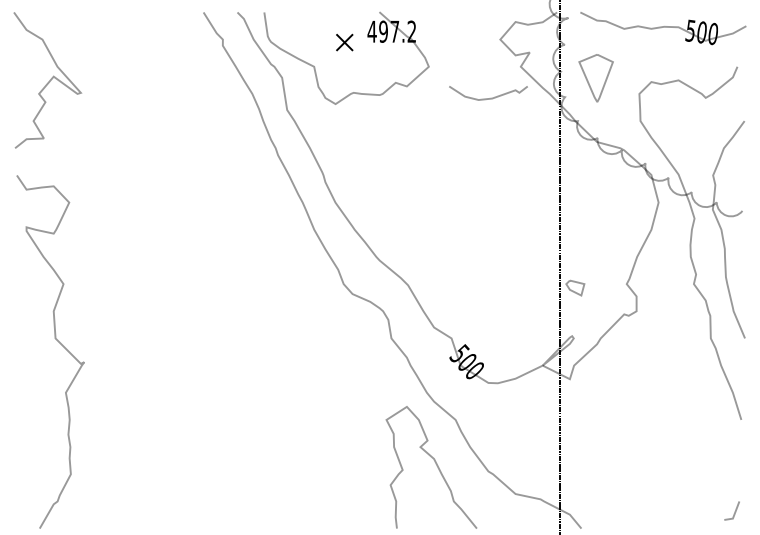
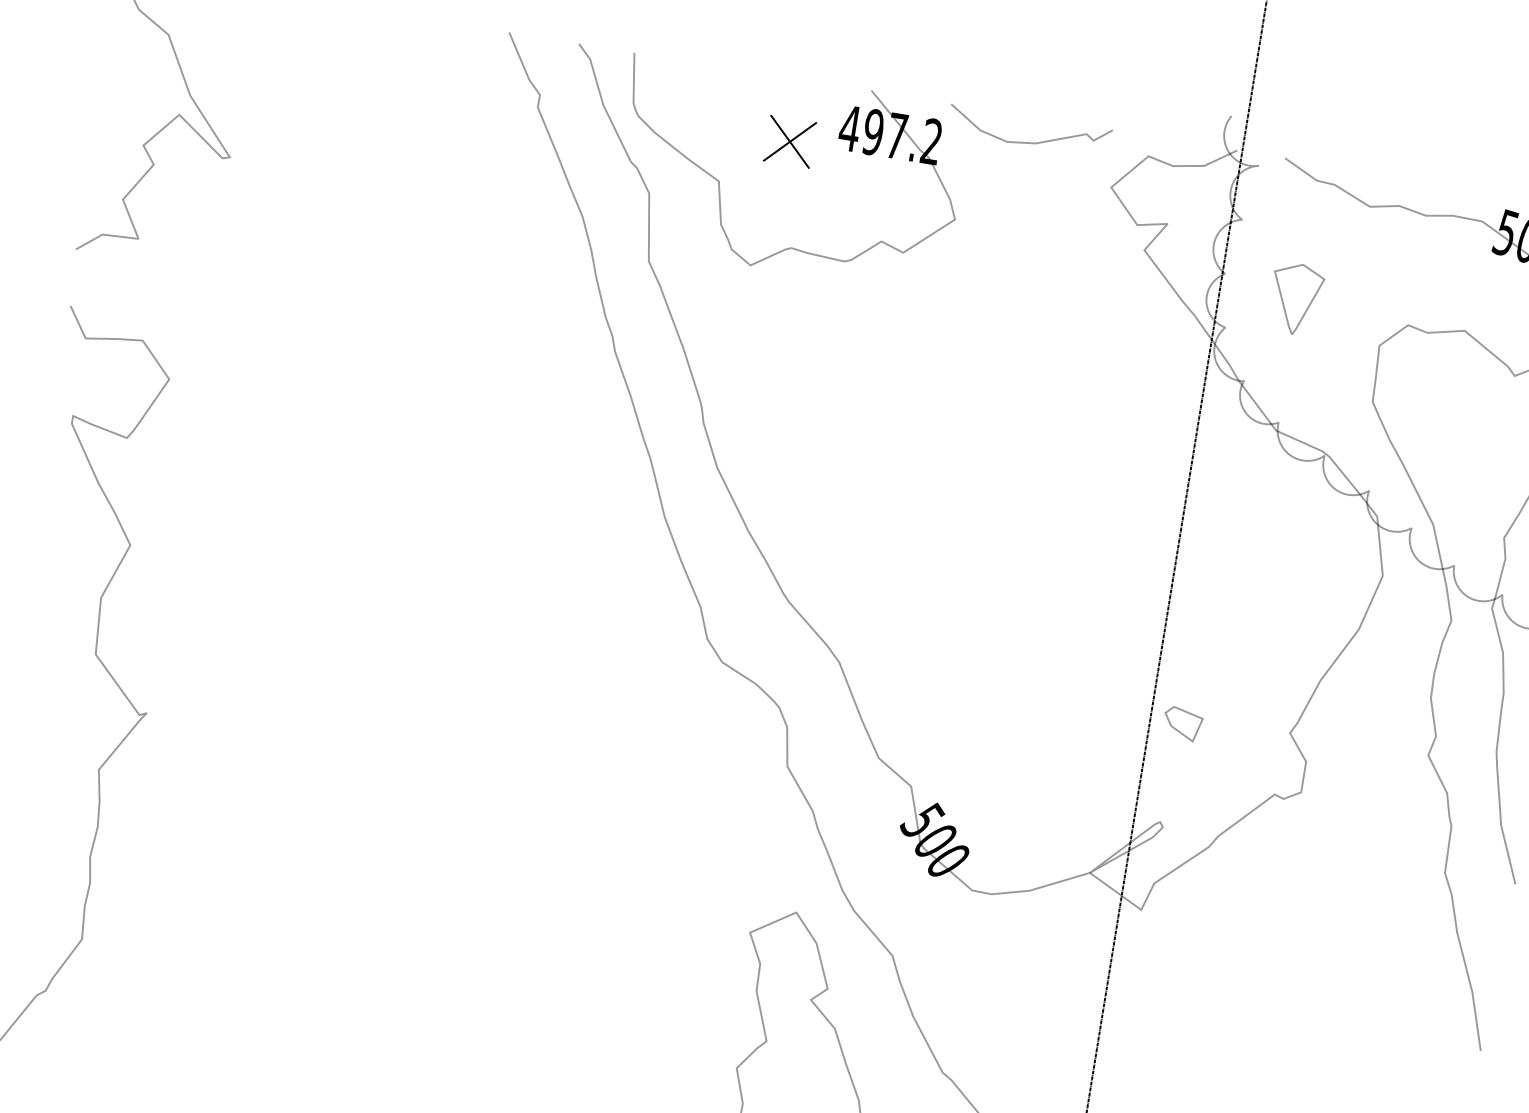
part: (344, 42) -> (789, 141), size x1.43
part: (596, 78) -> (1296, 299), size x0.71
curve: (491, 97) -> (1034, 141), moved

